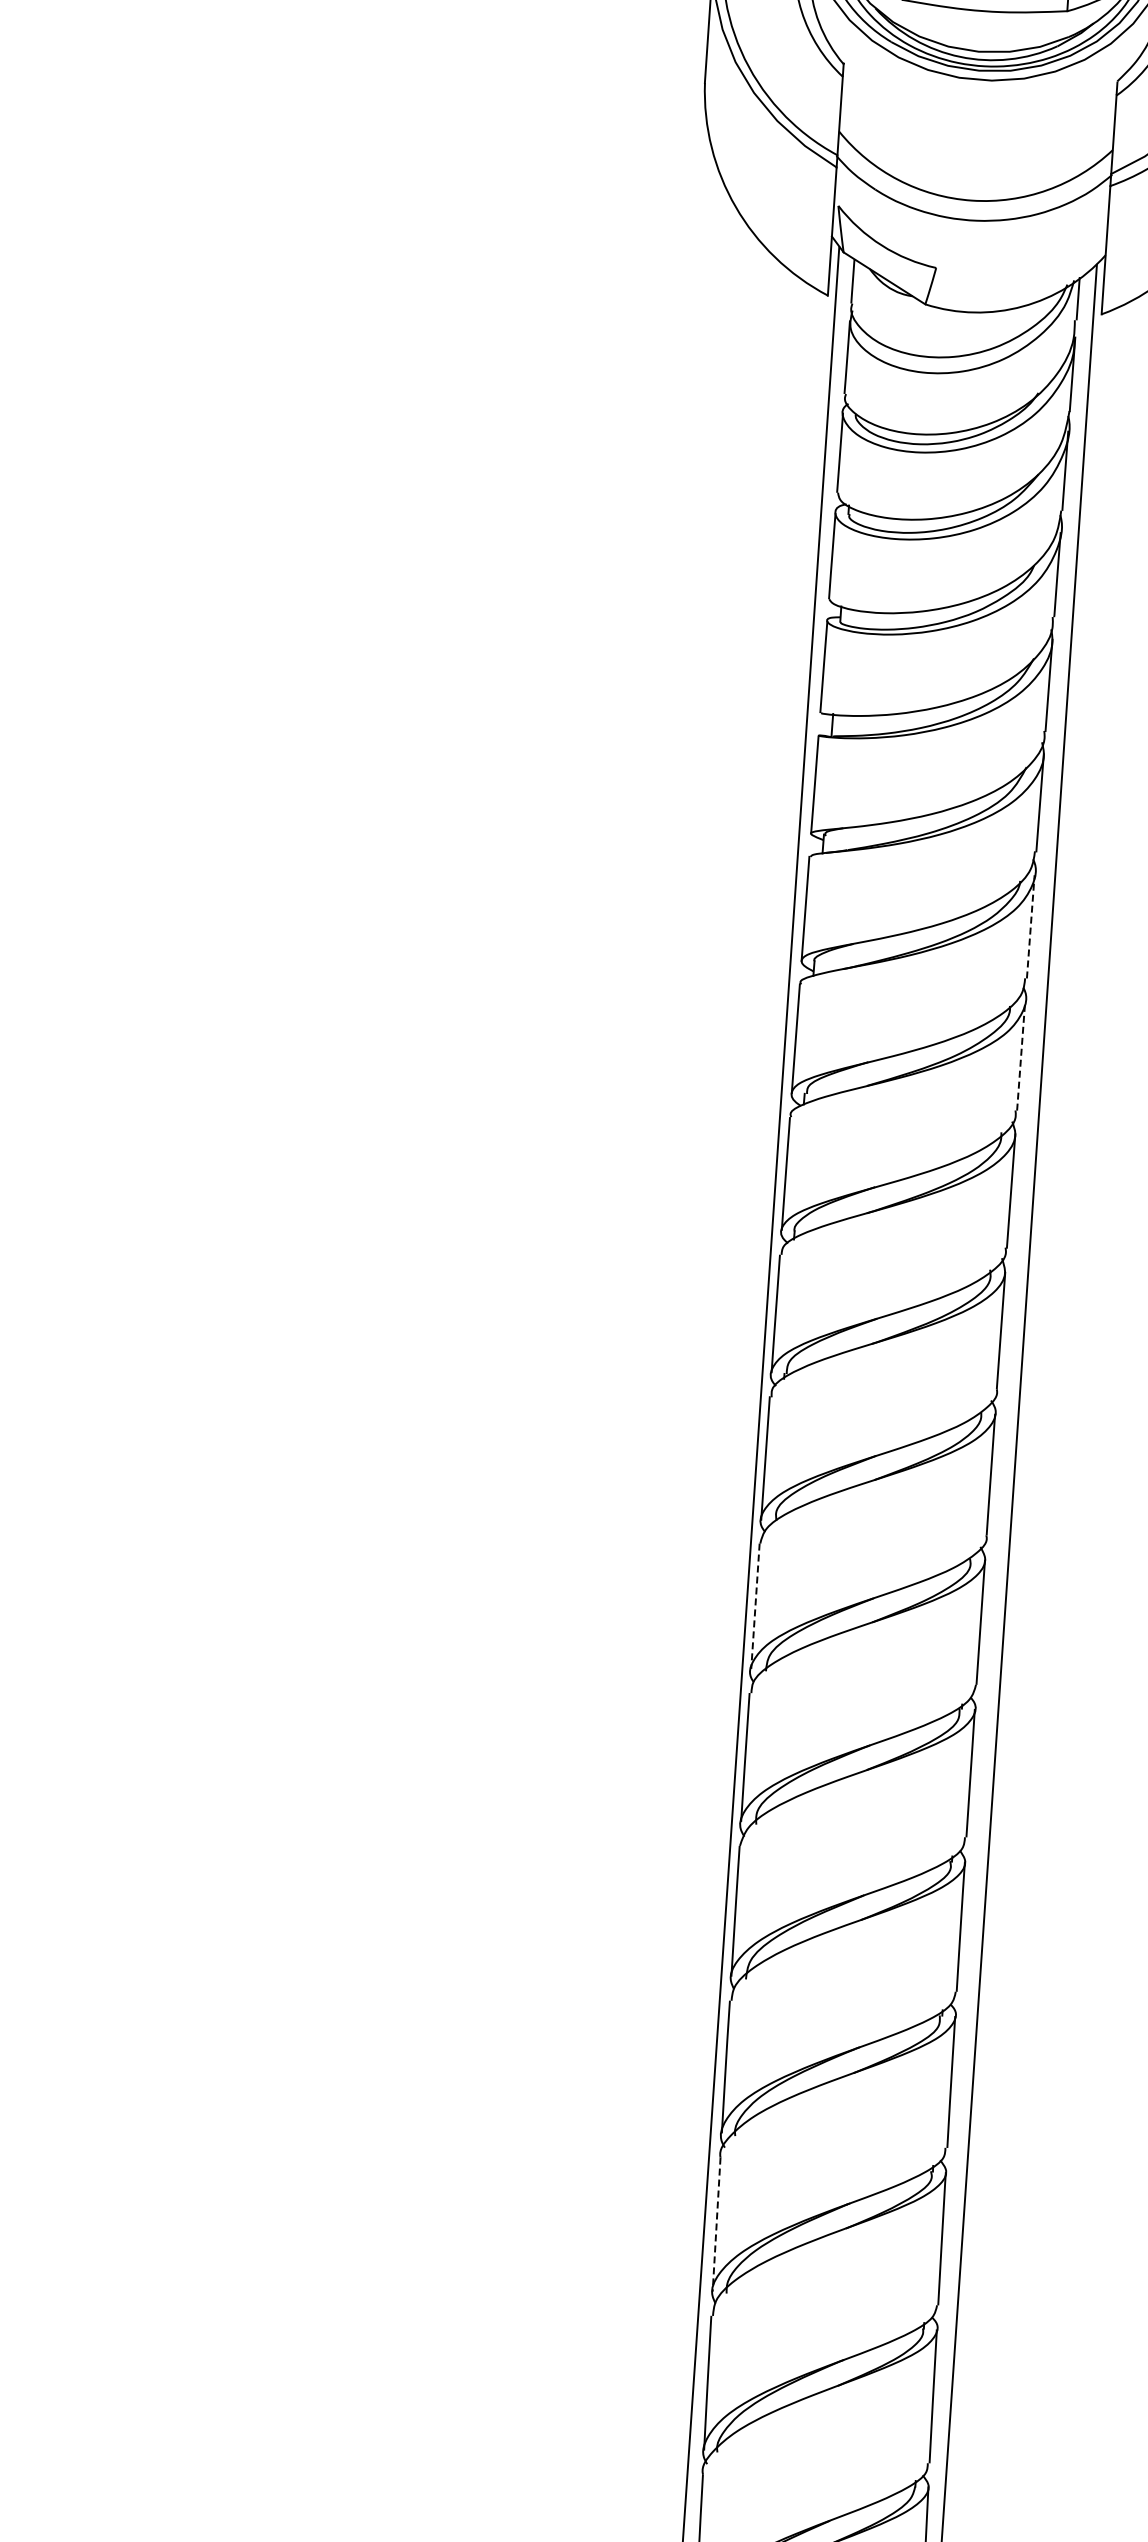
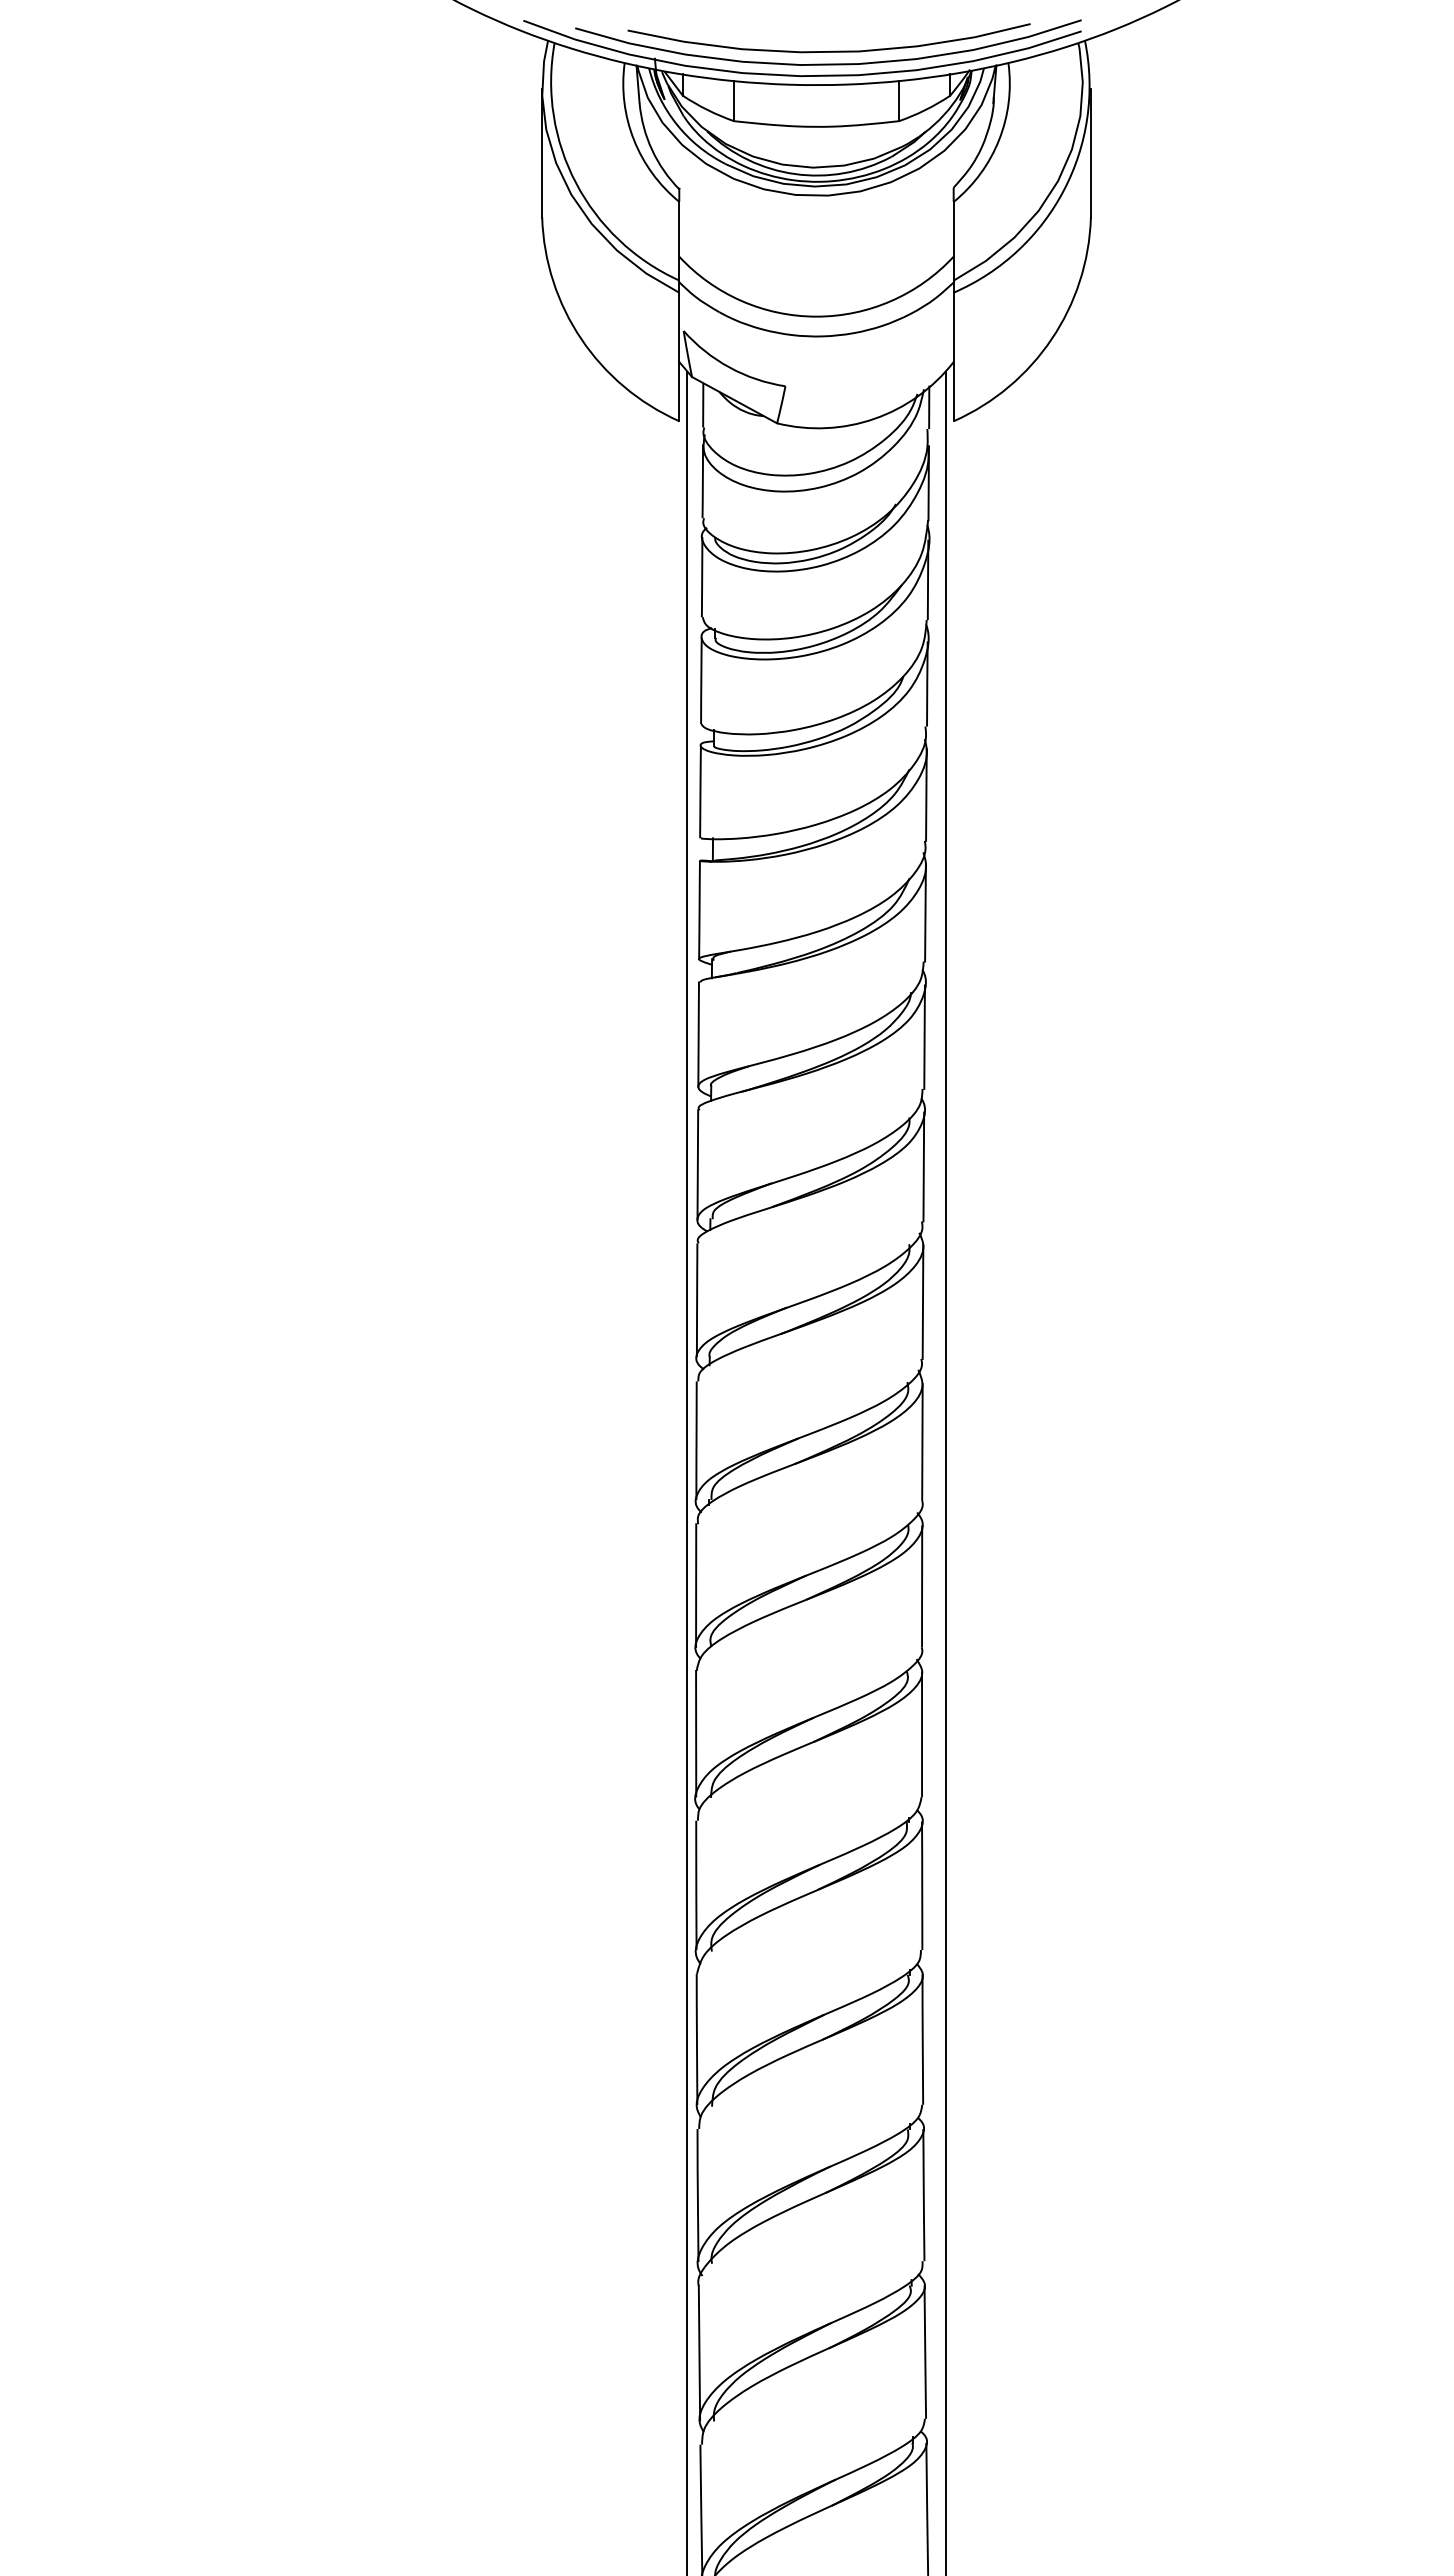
line: (1030, 927) -> (924, 1037), dashed -> solid
line: (1020, 1055) -> (923, 1166), dashed -> solid
line: (755, 1606) -> (696, 1733), dashed -> solid
line: (716, 2224) -> (699, 2353), dashed -> solid

